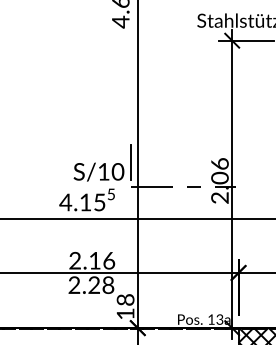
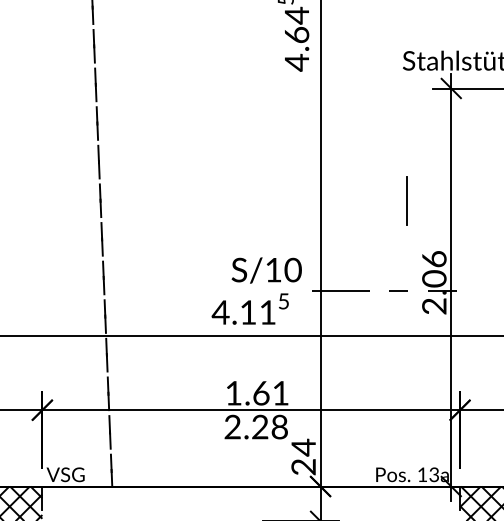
line: (131, 162) -> (406, 200), moved
text: (99, 202) -> (267, 312), 4.15 -> 4.11
text: (92, 260) -> (257, 393), 2.16 -> 1.61
text: (125, 306) -> (303, 456), 18 -> 24

